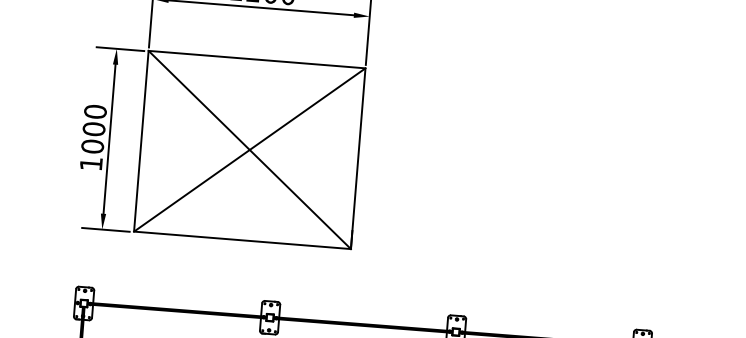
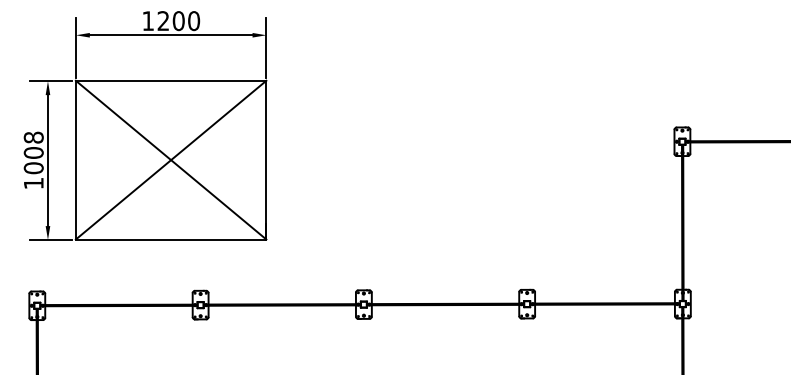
text: (95, 111) -> (33, 137), 1000 -> 1008

